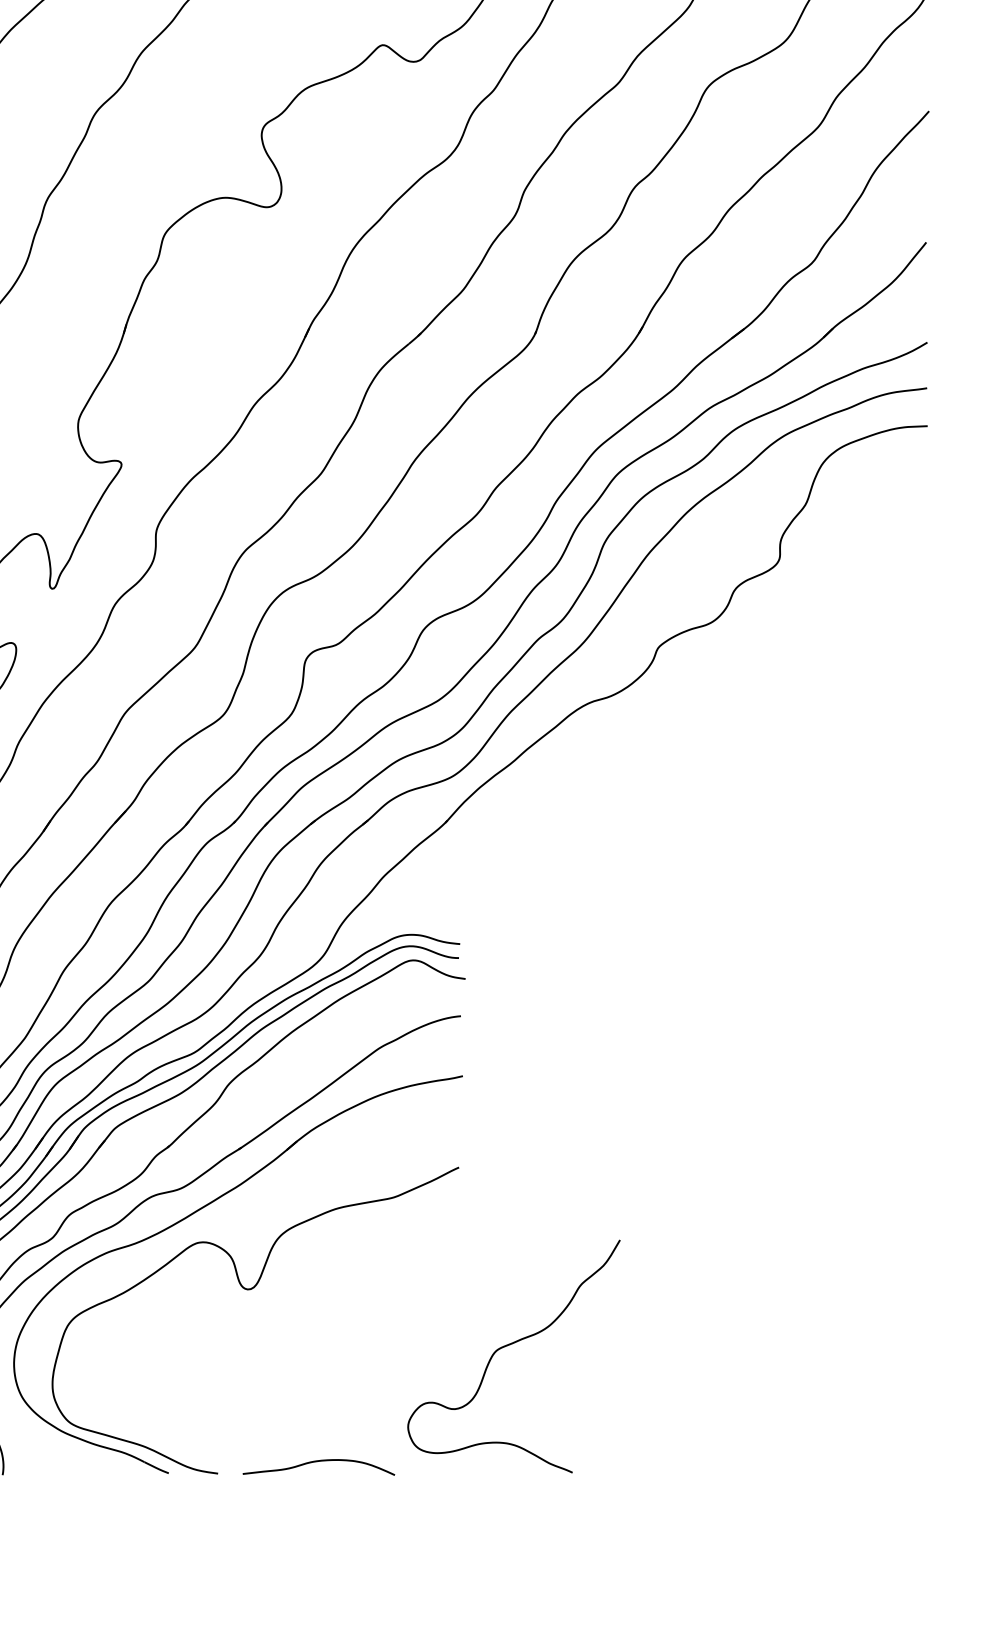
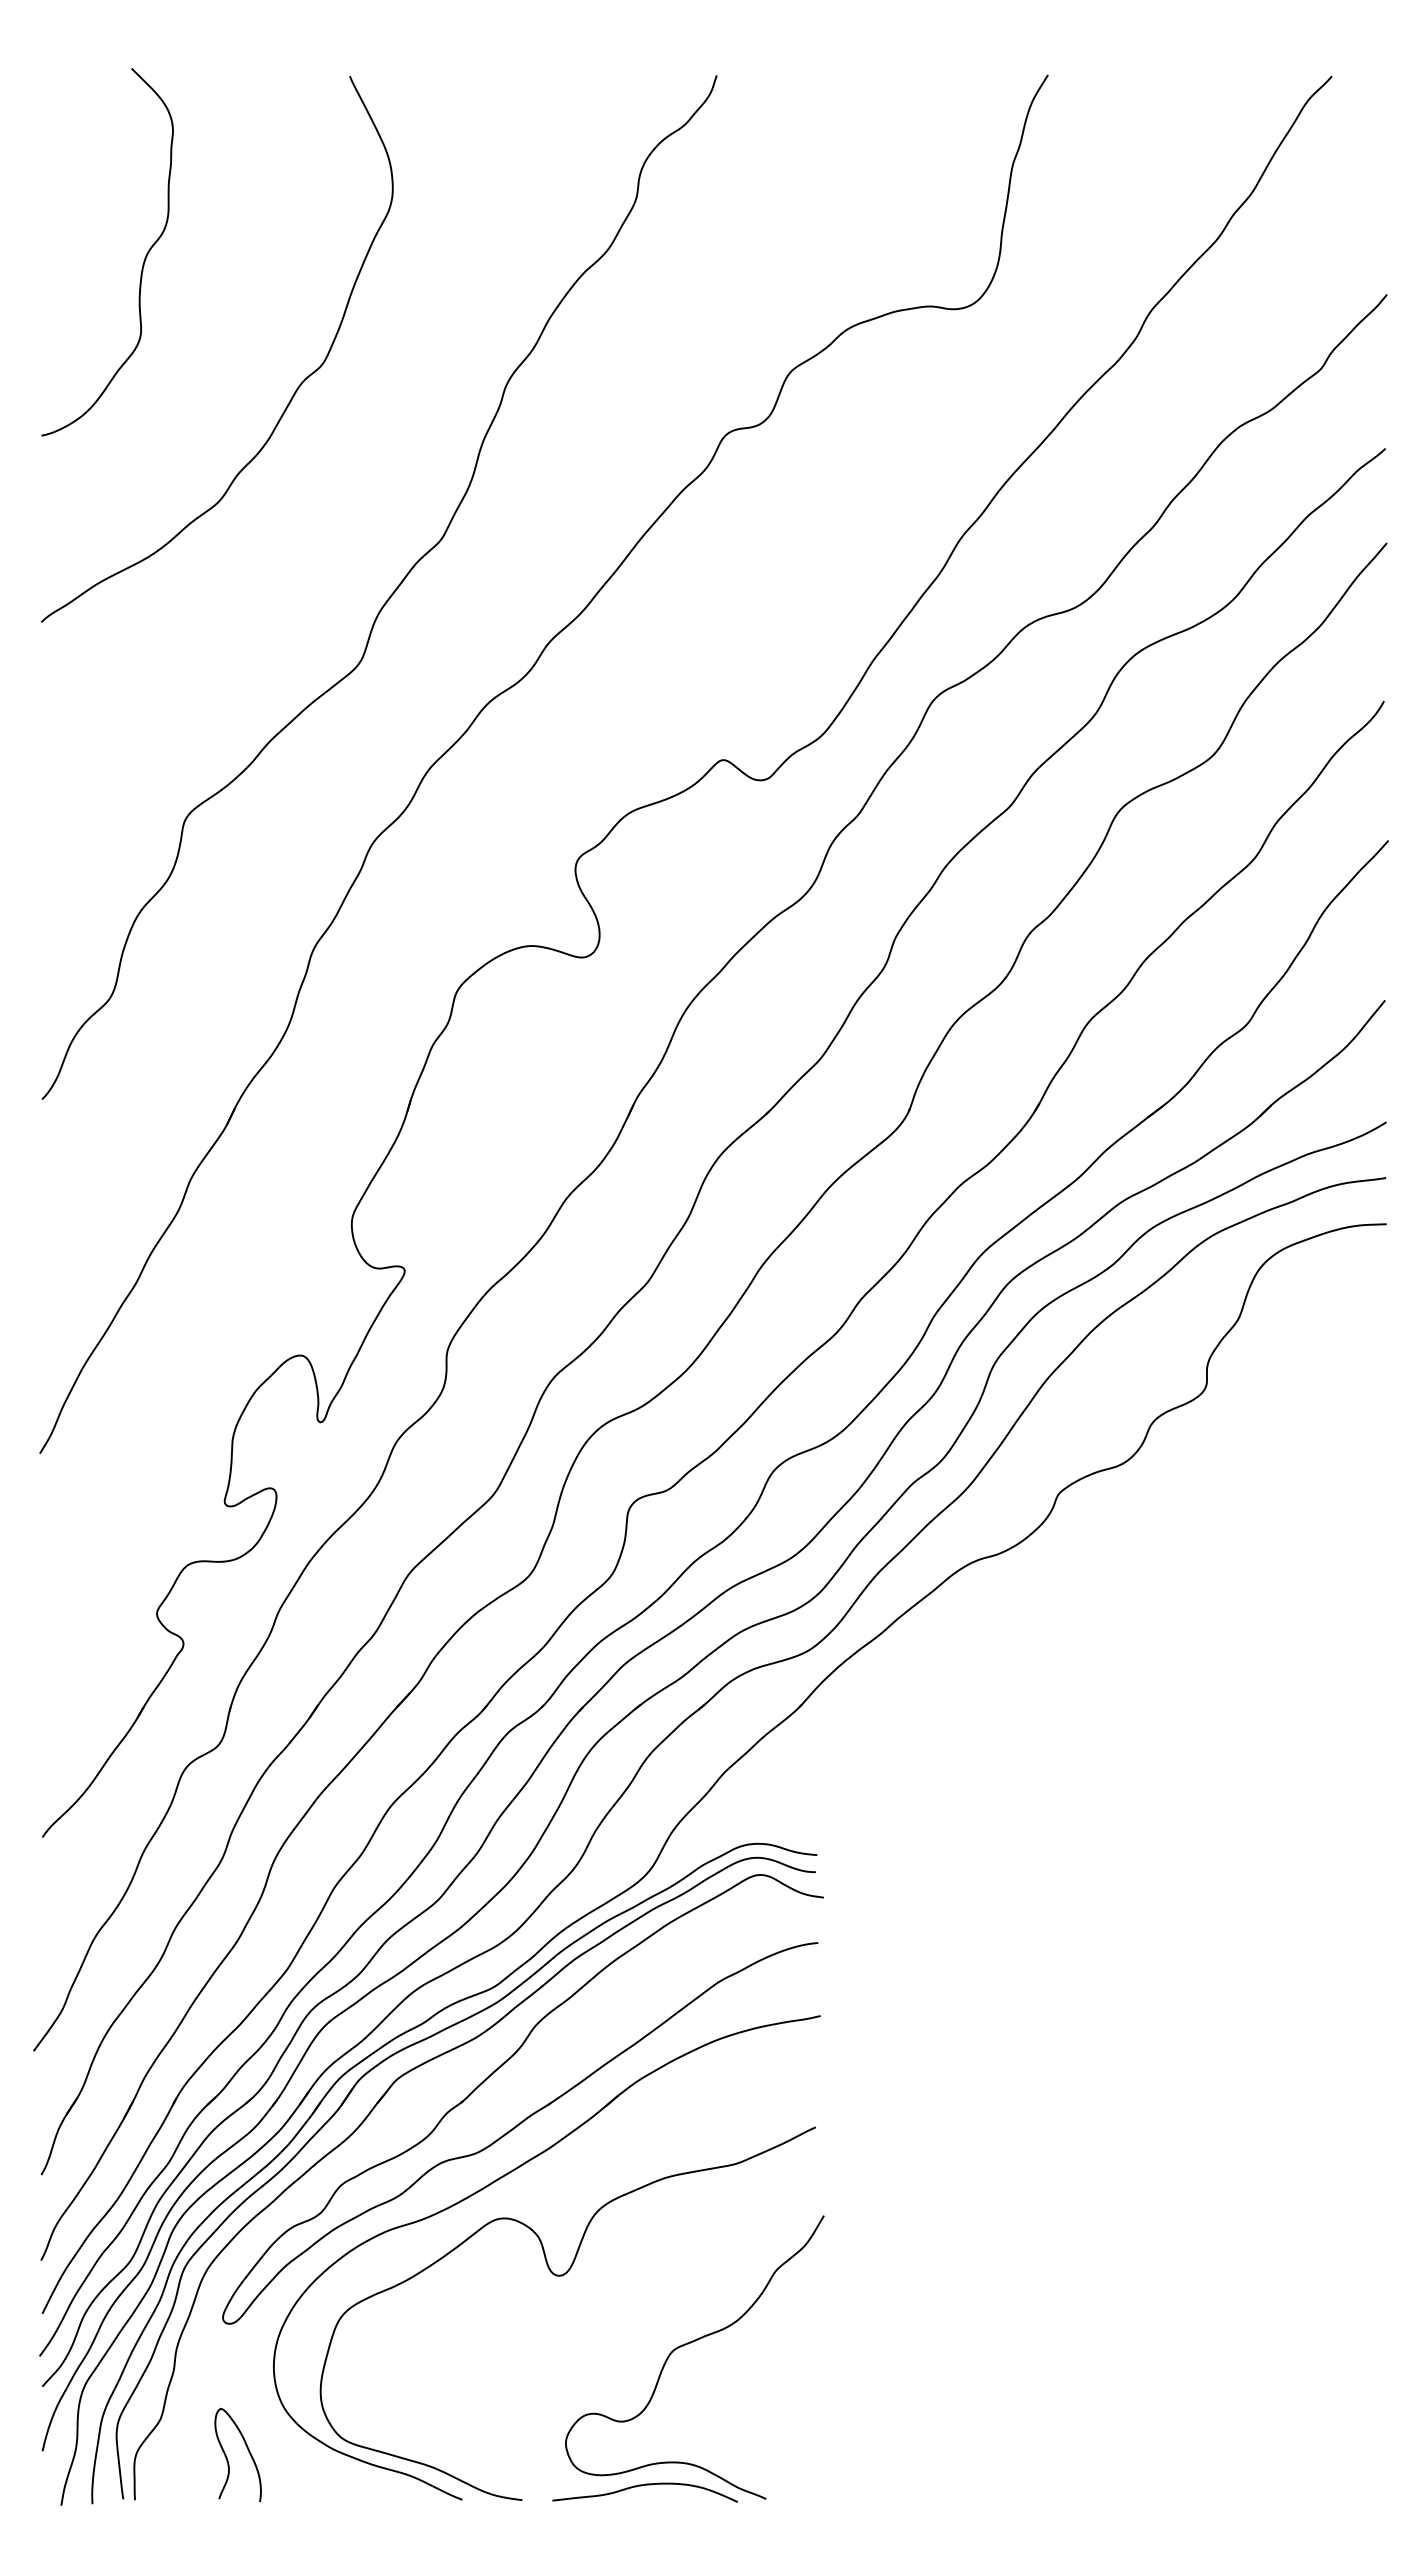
curve: (508, 1345) -> (688, 2344), moved

